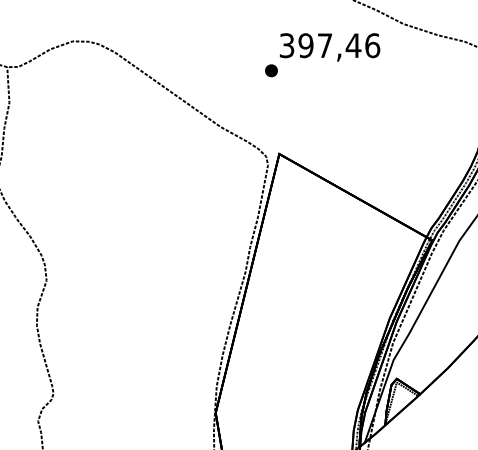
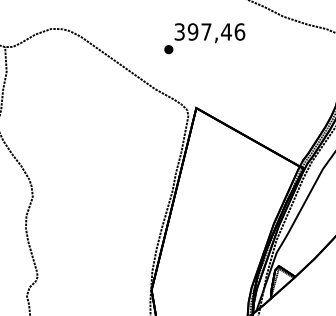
text: (322, 54) -> (204, 38), moved

